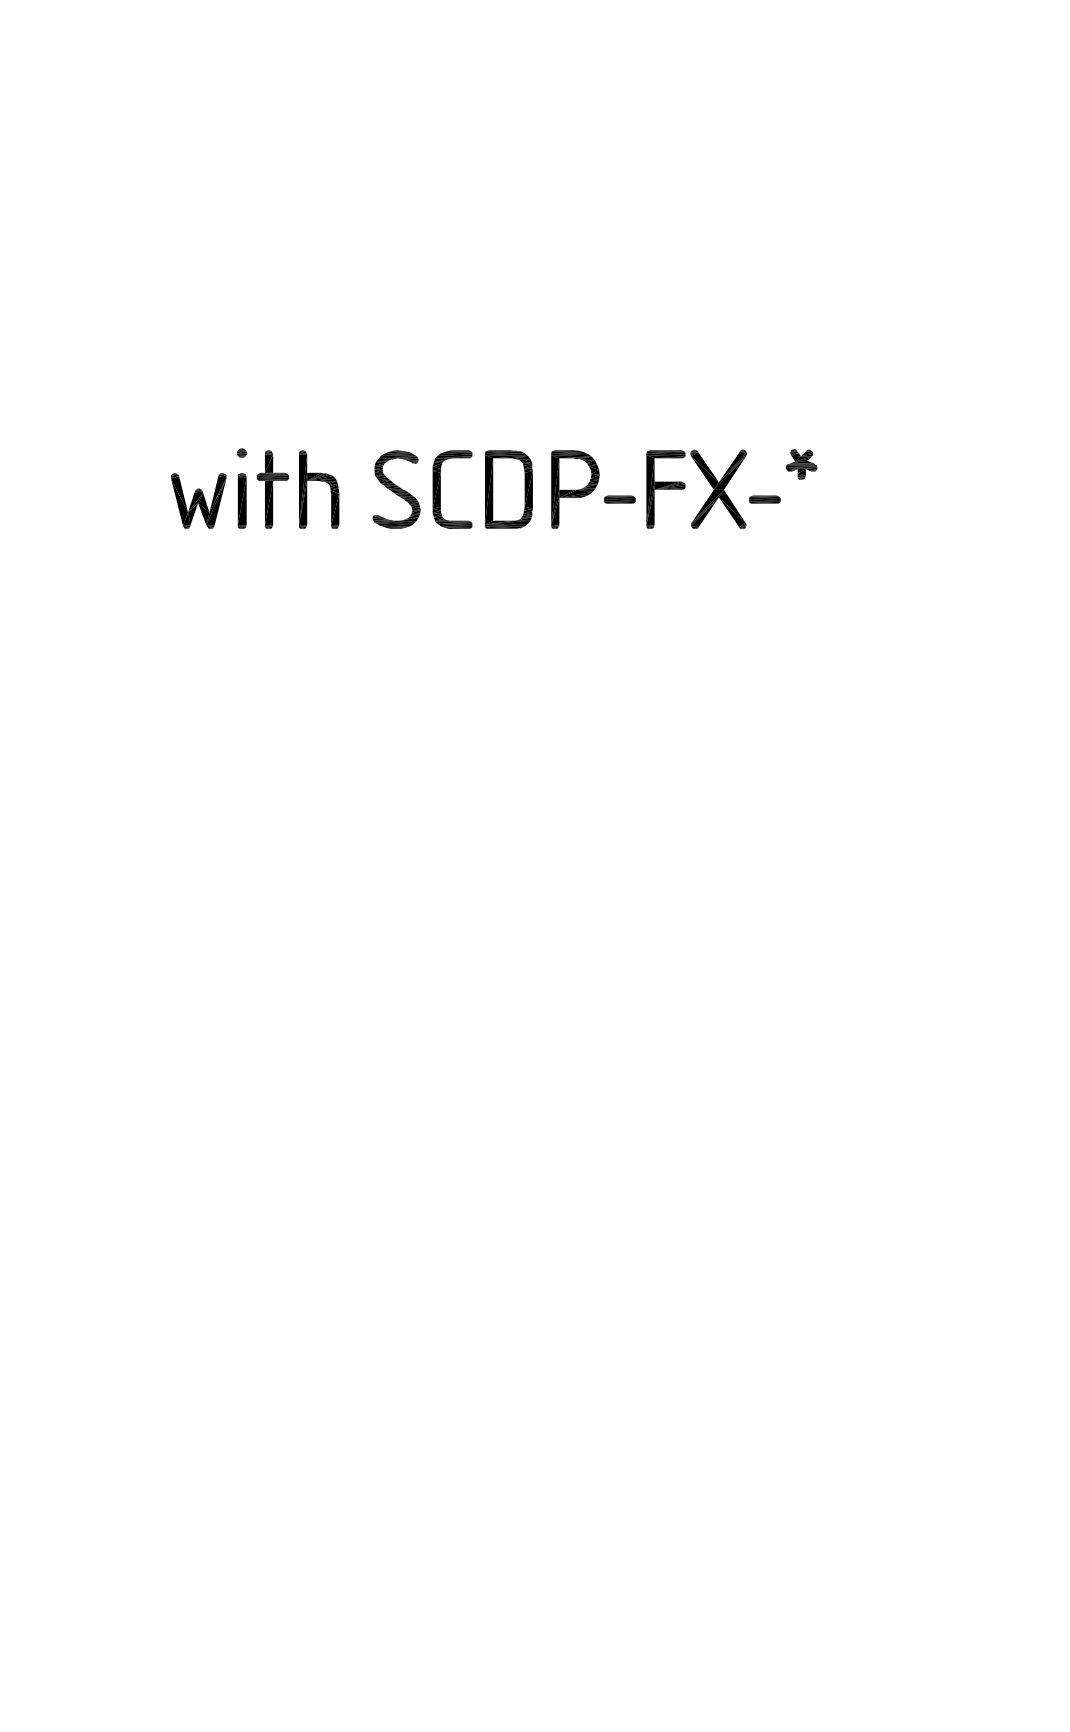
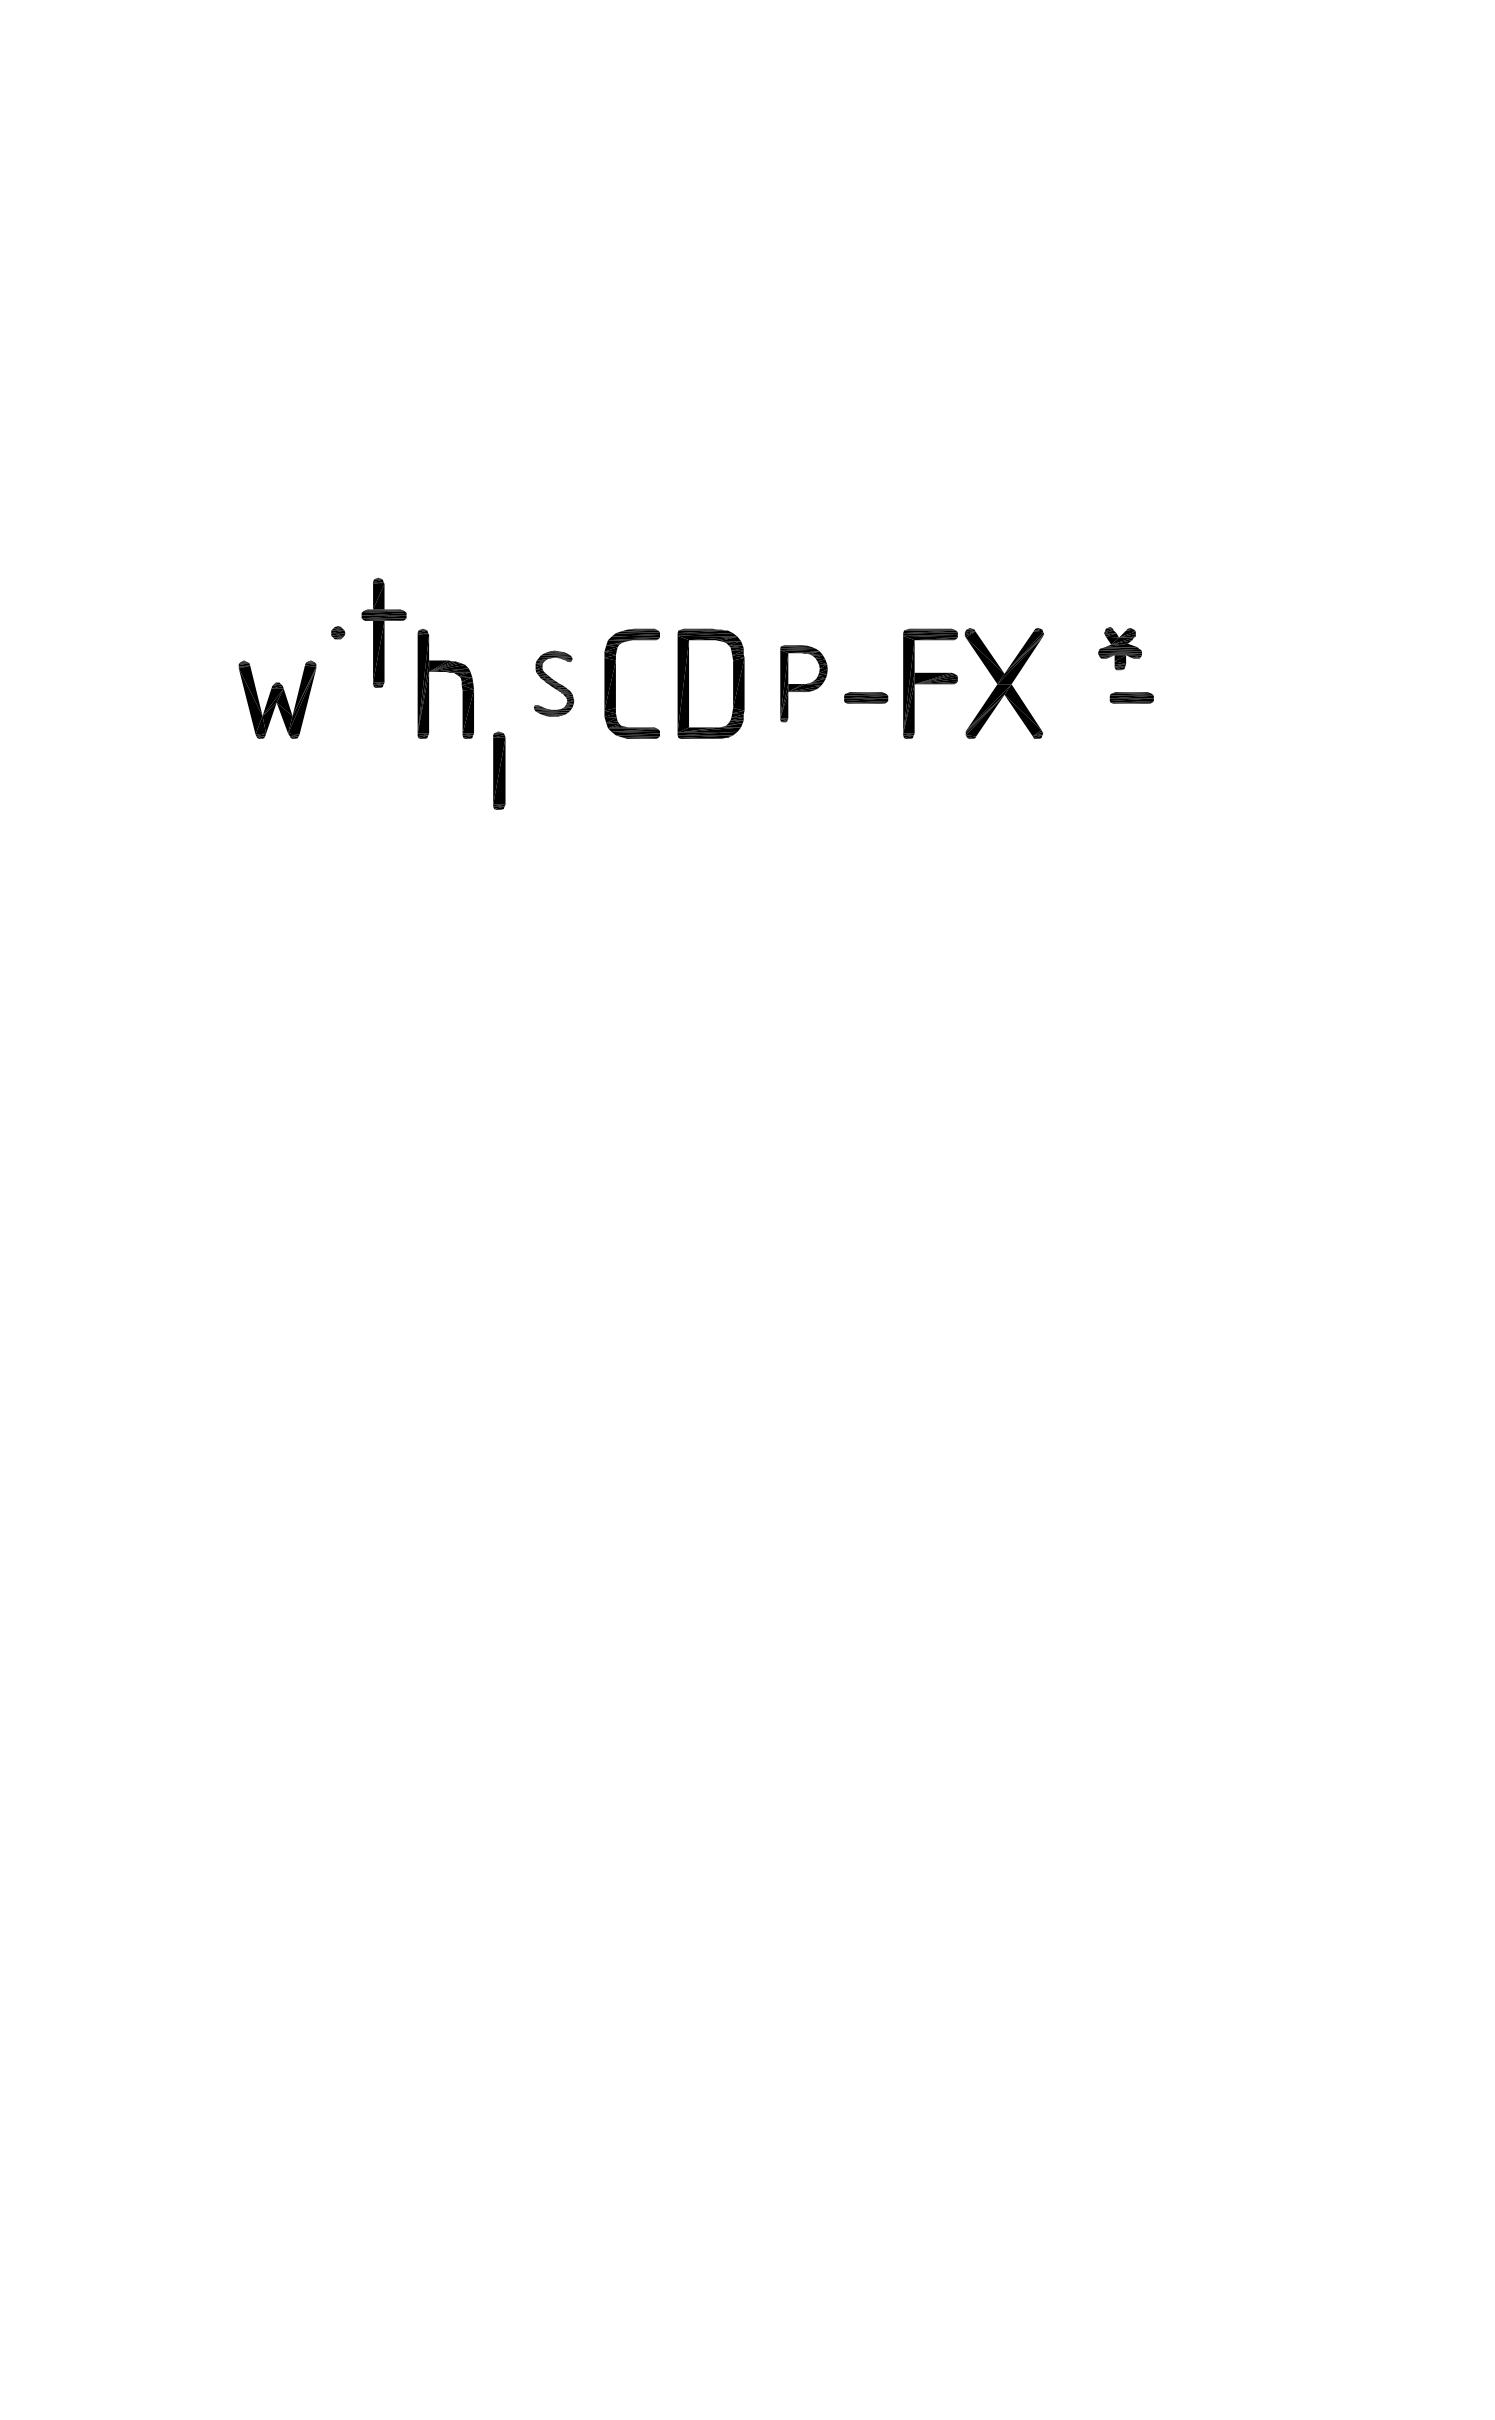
part: (272, 489) -> (383, 632), moved
part: (396, 489) -> (553, 683), size x0.6
part: (575, 489) -> (803, 683), size x0.7
part: (764, 499) -> (1131, 697), moved
part: (242, 500) -> (499, 770), moved

